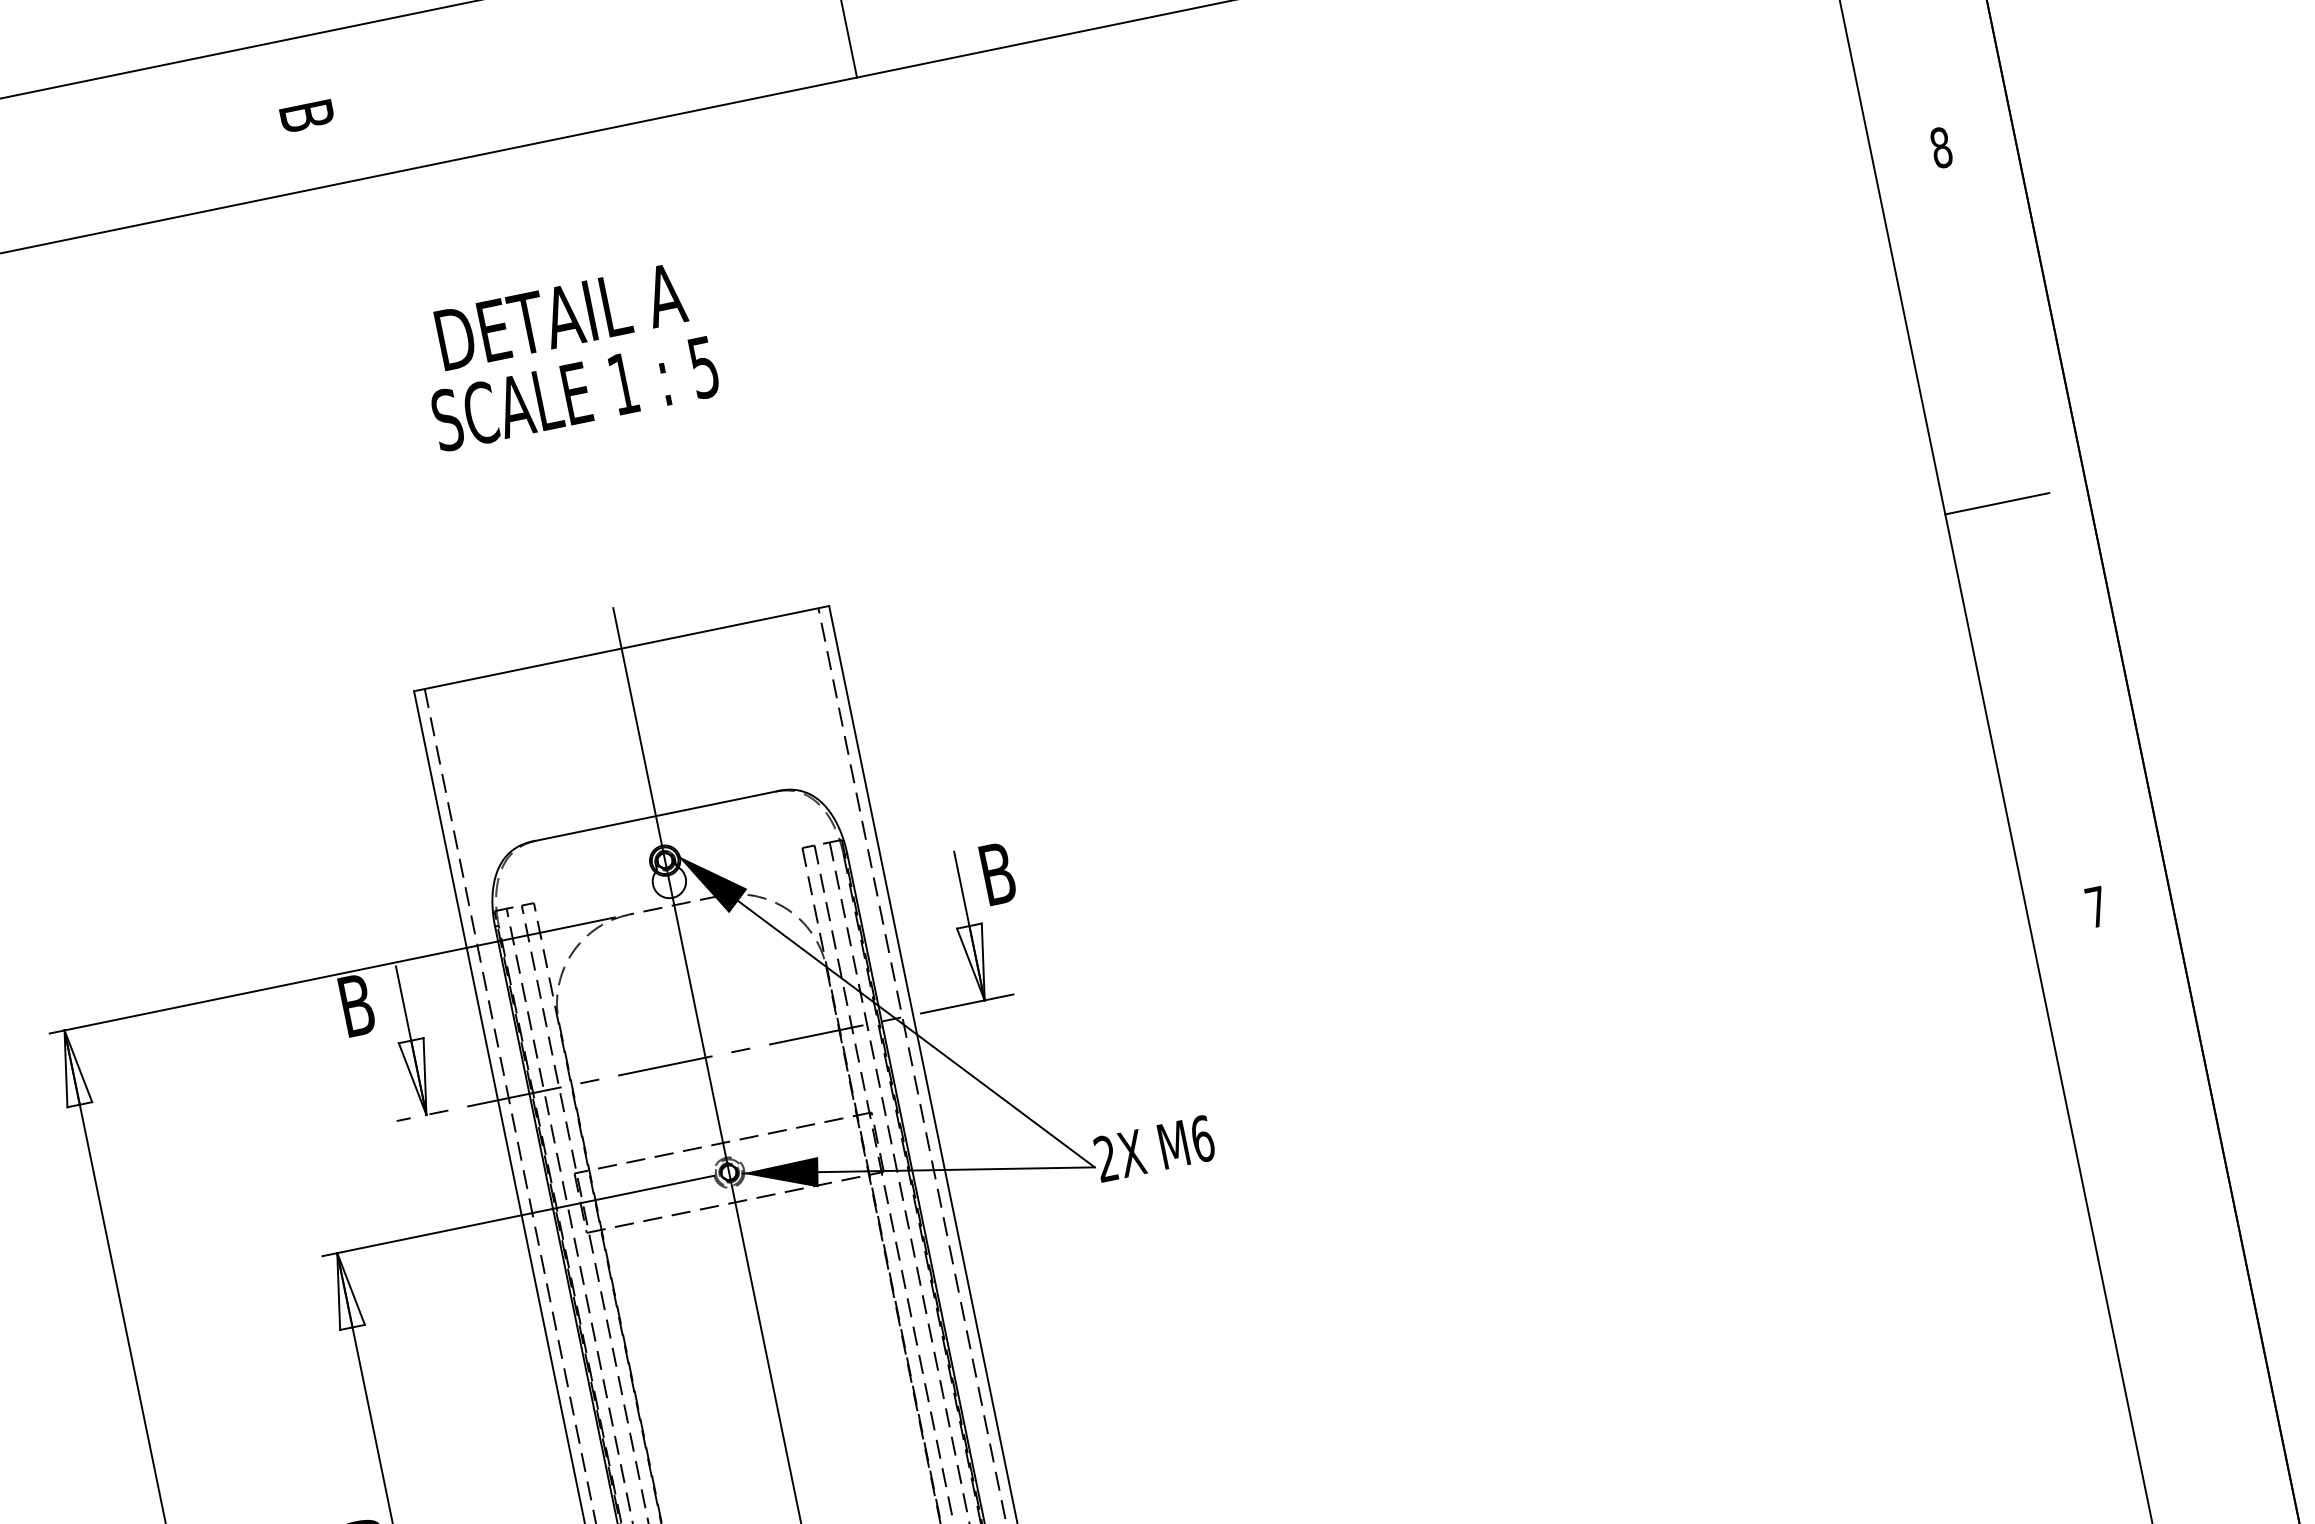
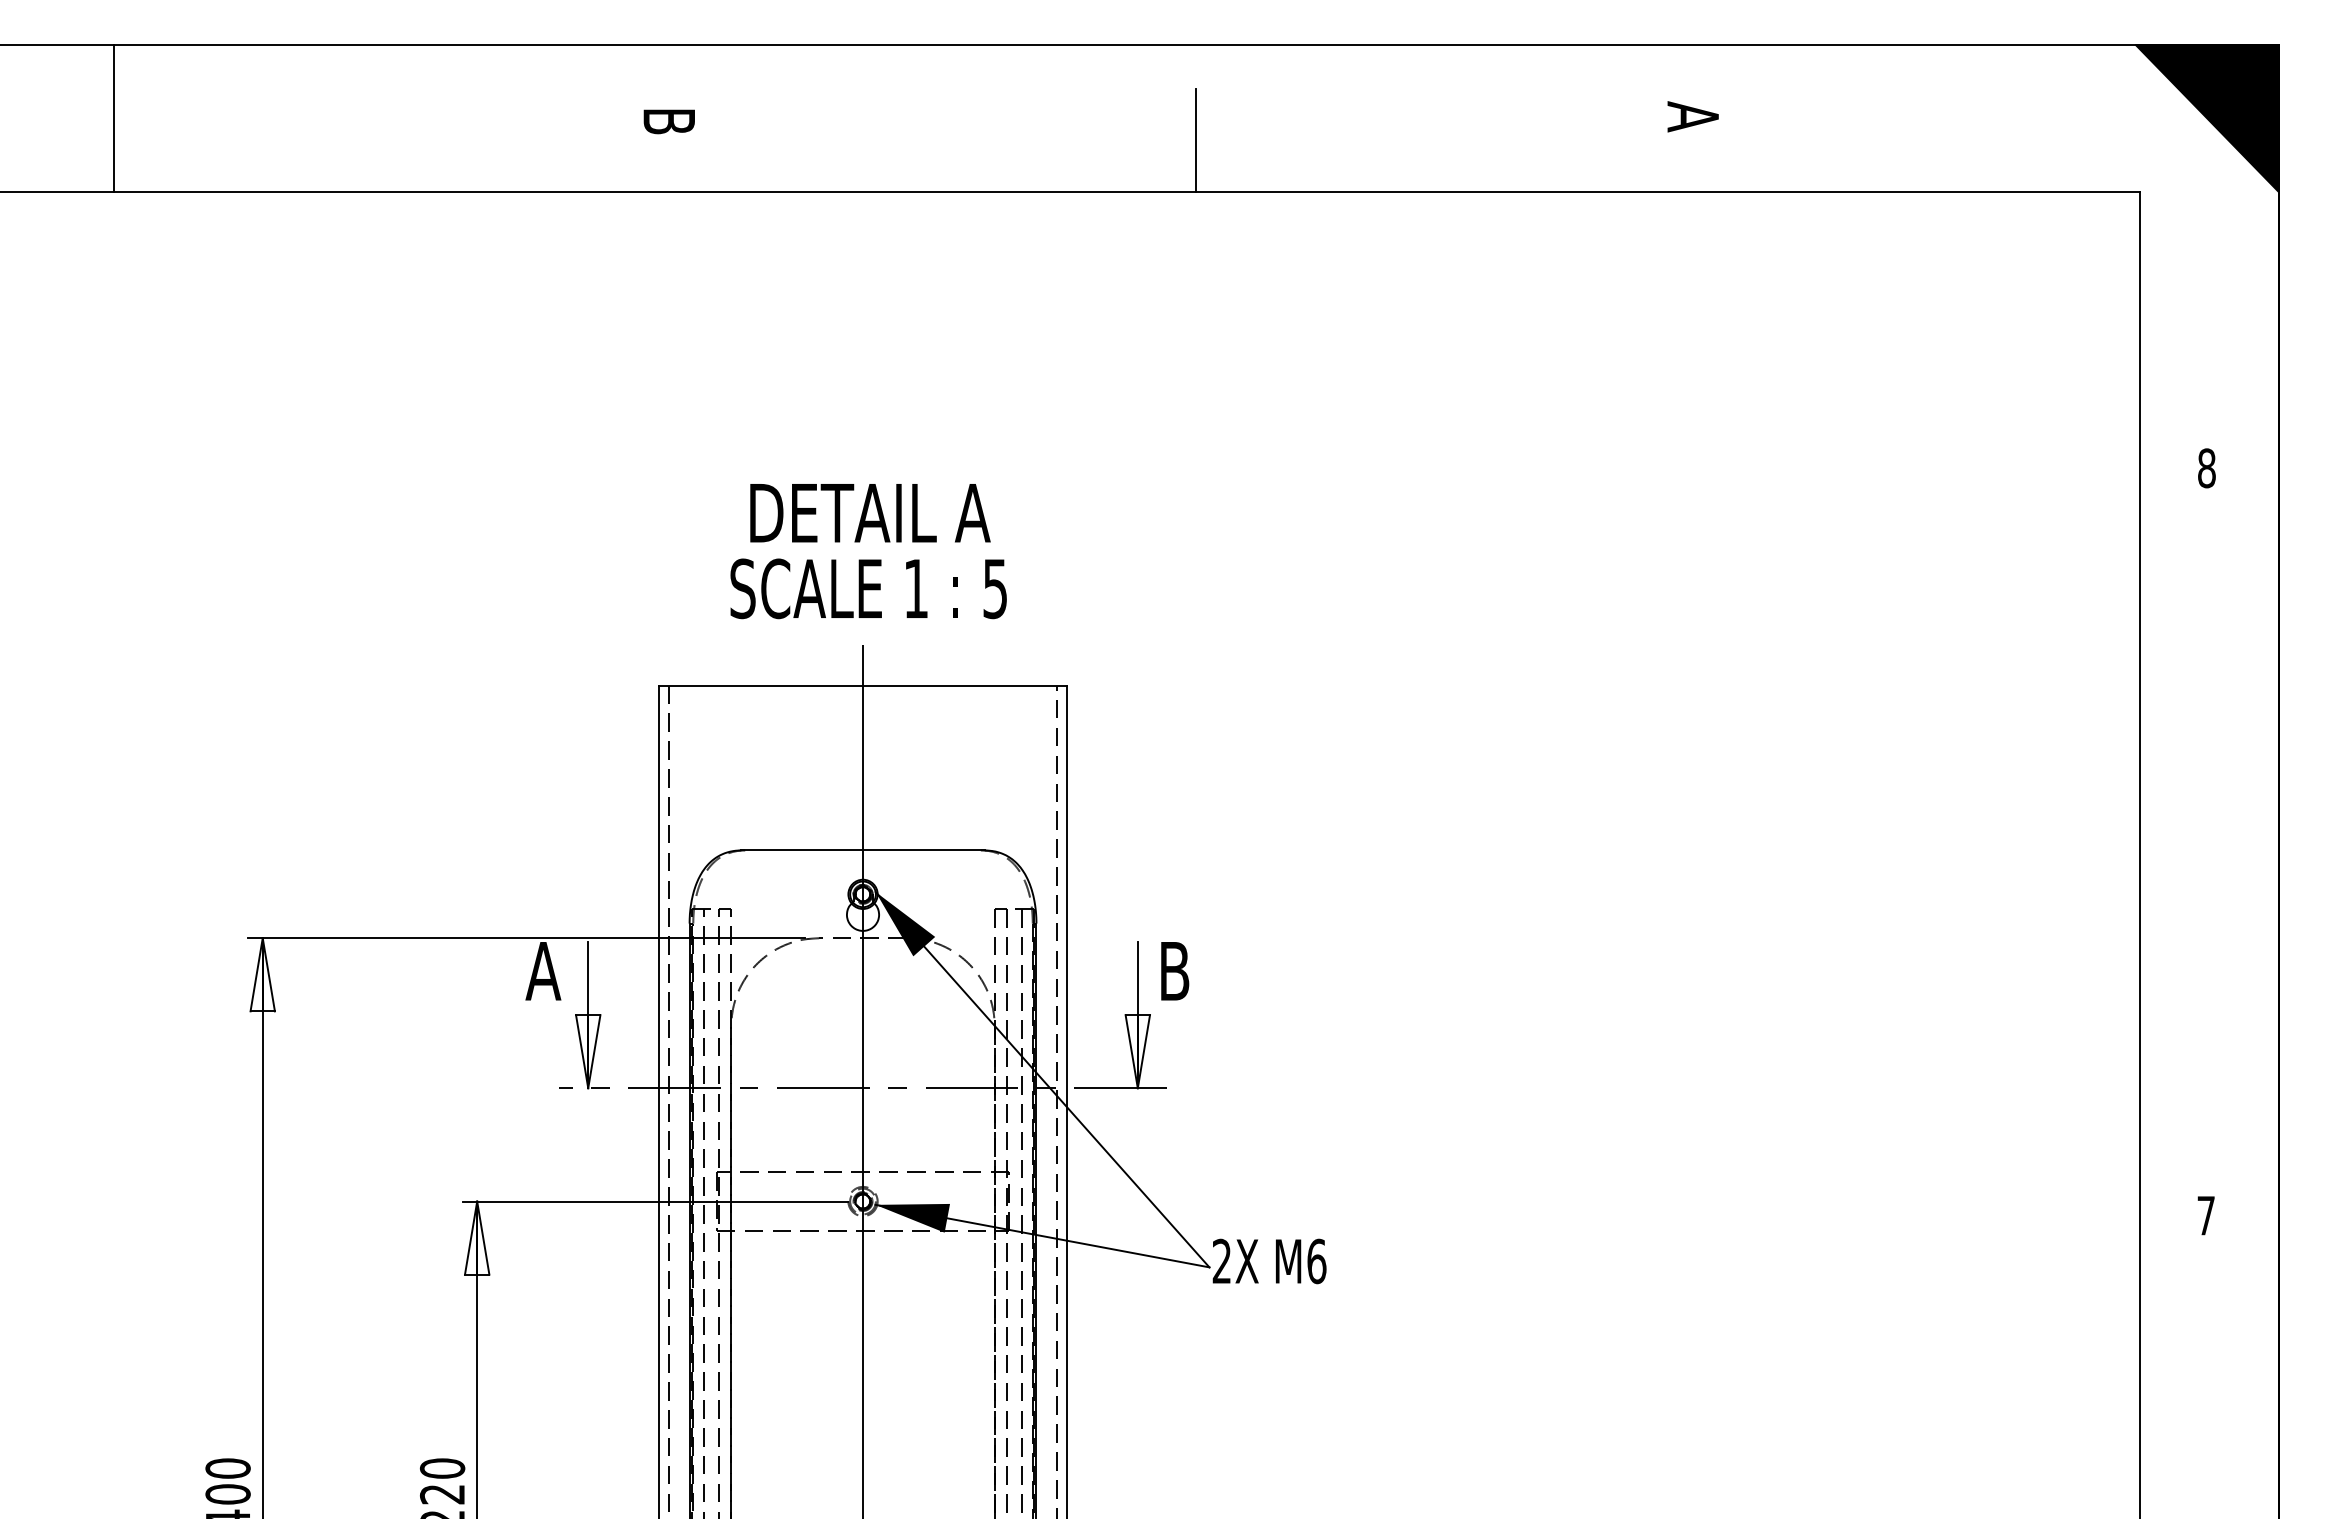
text: (567, 355) -> (868, 551), moved
line: (1997, 503) -> (2190, 815), removed
text: (356, 1005) -> (543, 971), B -> A

